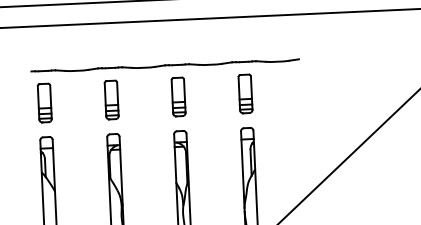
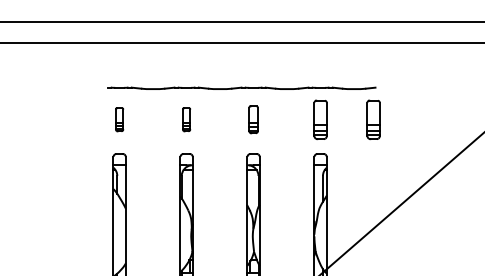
part: (298, 91) -> (373, 119), added
part: (178, 96) -> (253, 119), size x0.7
part: (111, 99) -> (186, 119), size x0.6
part: (44, 102) -> (119, 119), size x0.6

